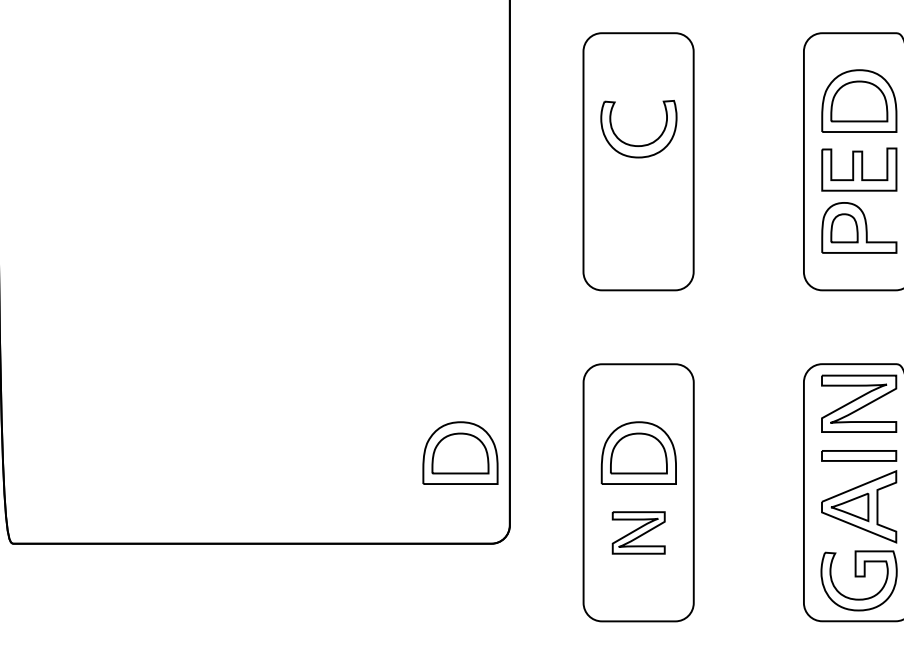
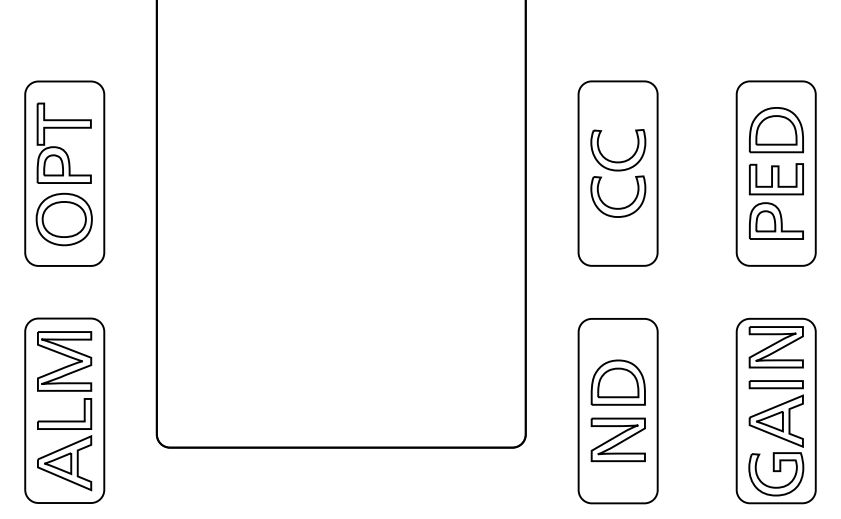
part: (640, 208) -> (619, 207), added
part: (459, 452) -> (489, 382), removed
part: (637, 532) -> (617, 439), size x1.43

